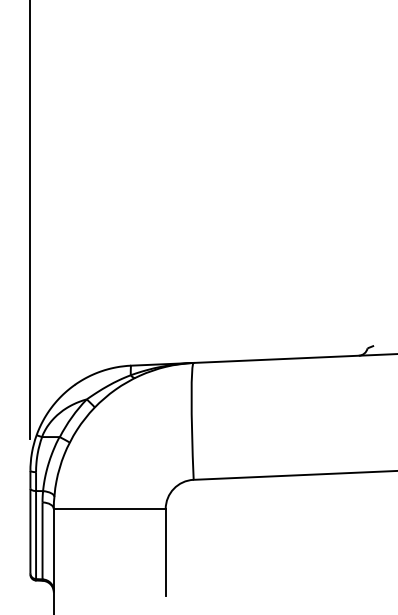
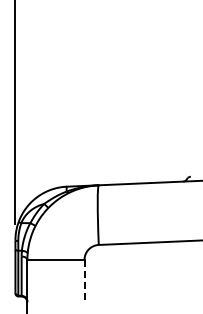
line: (165, 553) -> (84, 282), solid -> dashed

